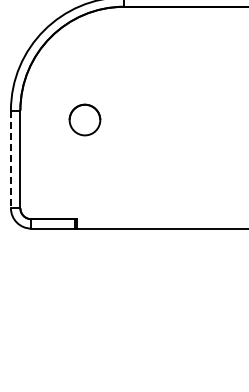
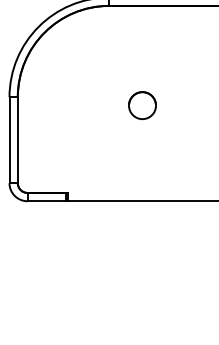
part: (84, 119) -> (142, 105), moved
line: (10, 159) -> (9, 140), dashed -> solid

